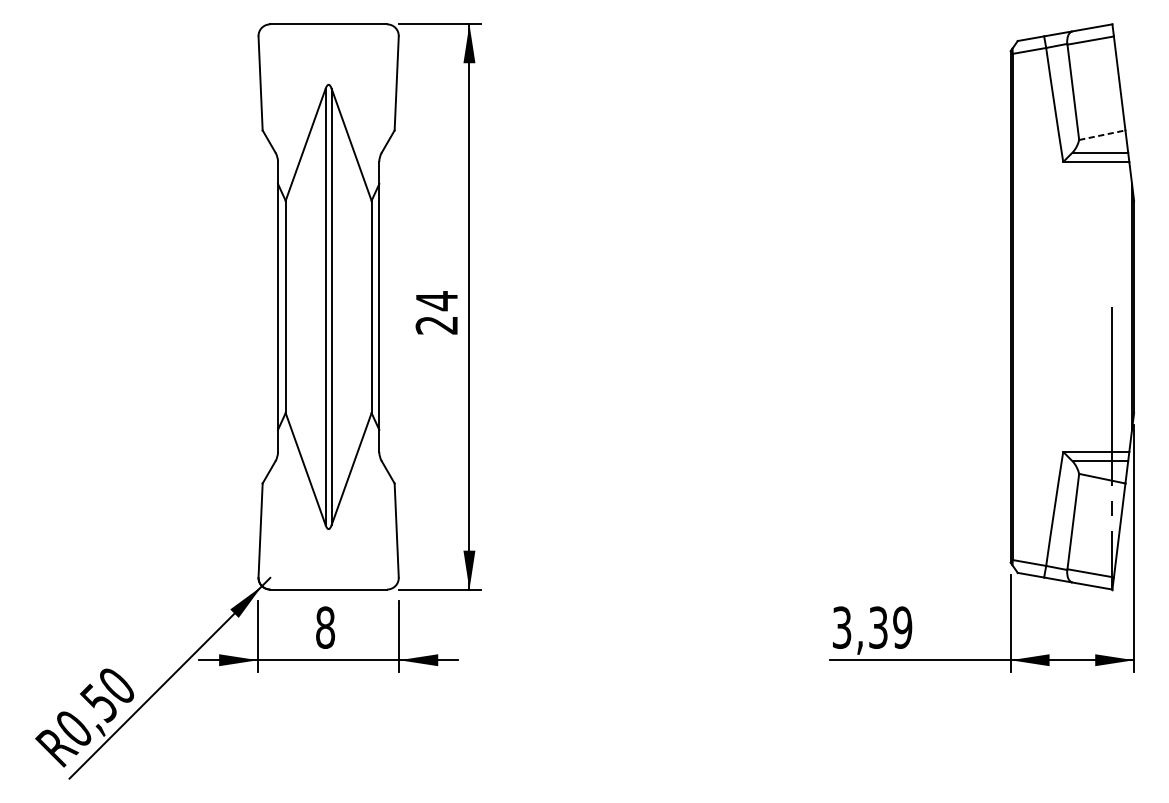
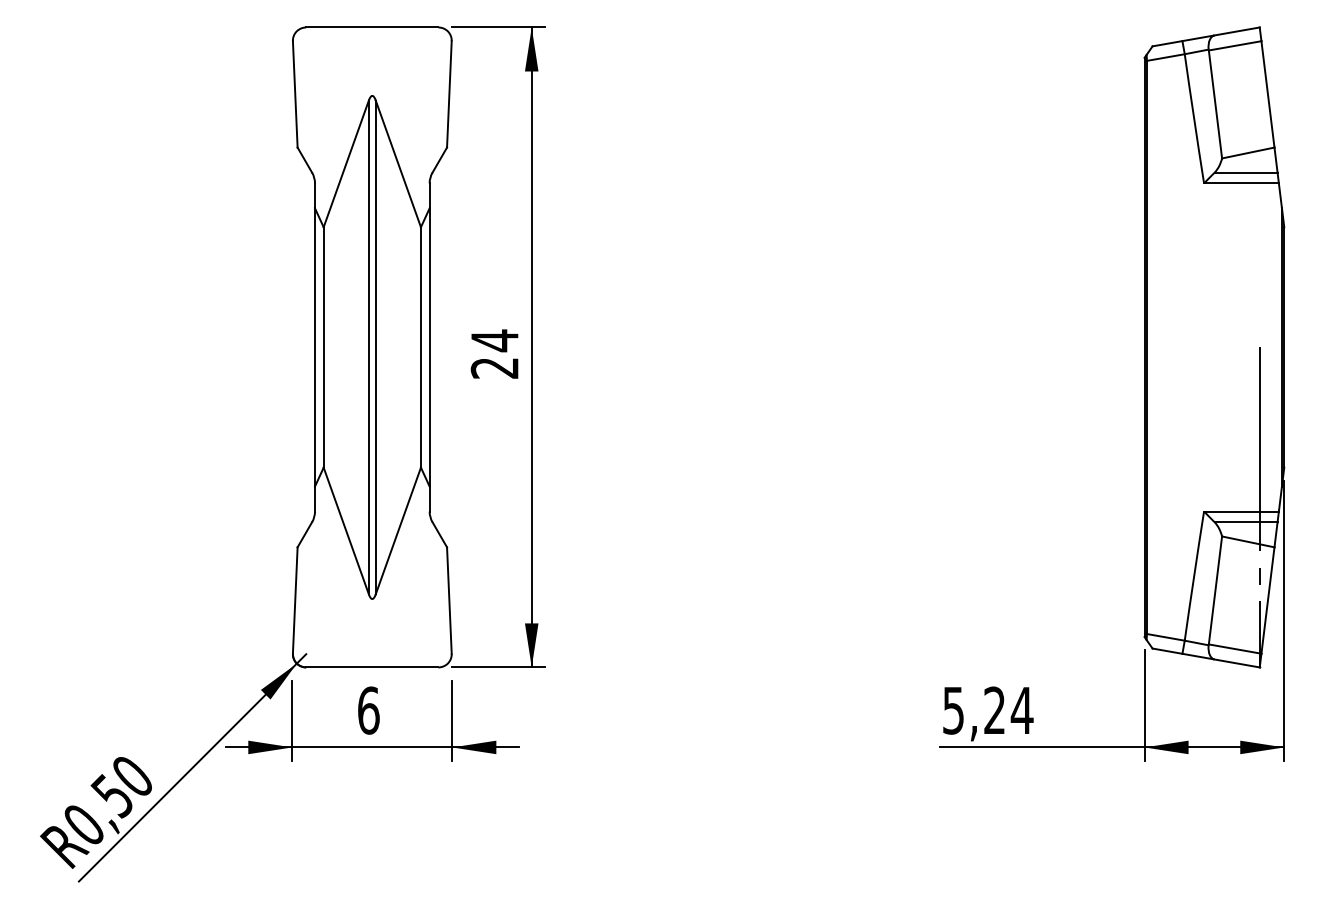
line: (1102, 135) -> (1248, 153), dashed -> solid
text: (325, 627) -> (368, 710), 8 -> 6
text: (872, 627) -> (988, 710), 3,39 -> 5,24

